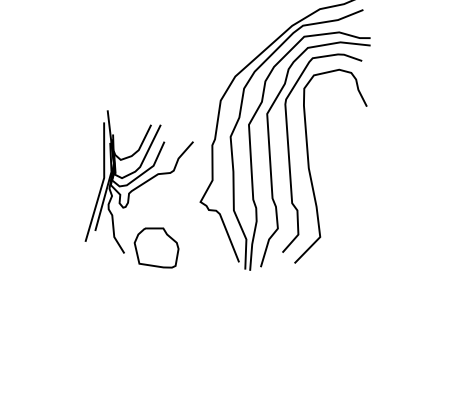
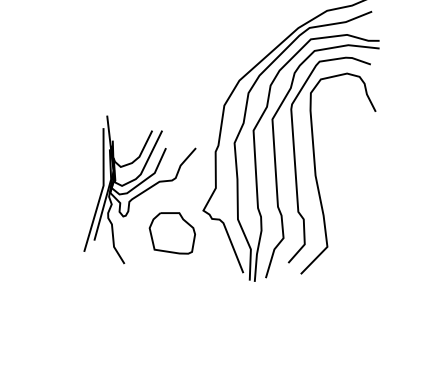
part: (156, 247) -> (172, 232), moved

